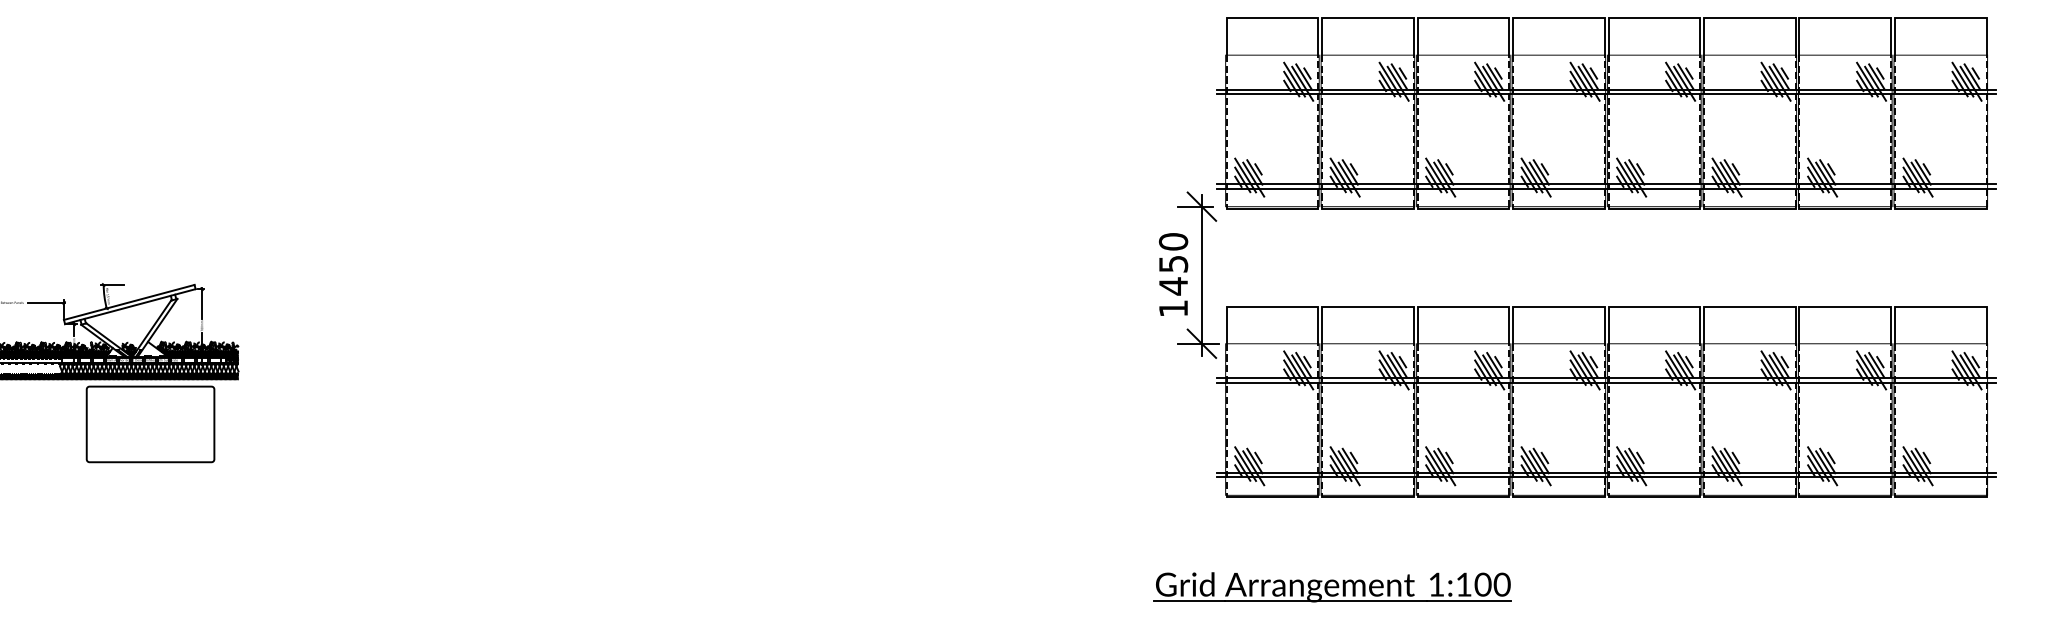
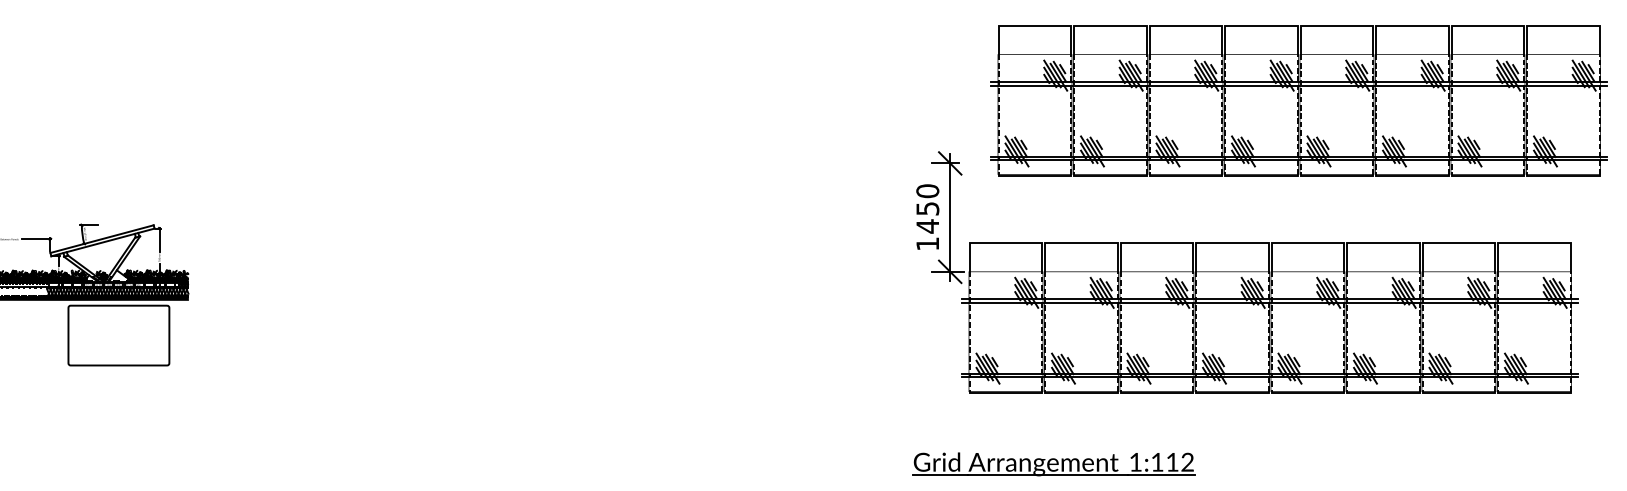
part: (1605, 113) -> (1298, 100), moved
text: (1491, 583) -> (1179, 461), 1:100 -> 1:112

